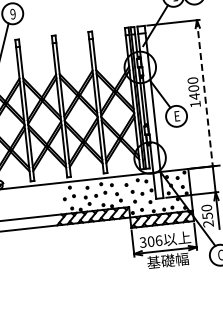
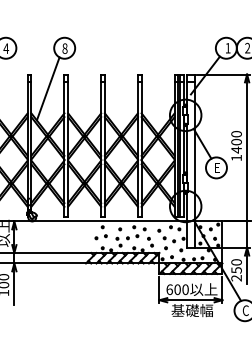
text: (12, 14) -> (64, 48), 9 -> 8
line: (205, 93) -> (247, 148), dashed -> solid
text: (150, 241) -> (177, 289), 306 -> 600

